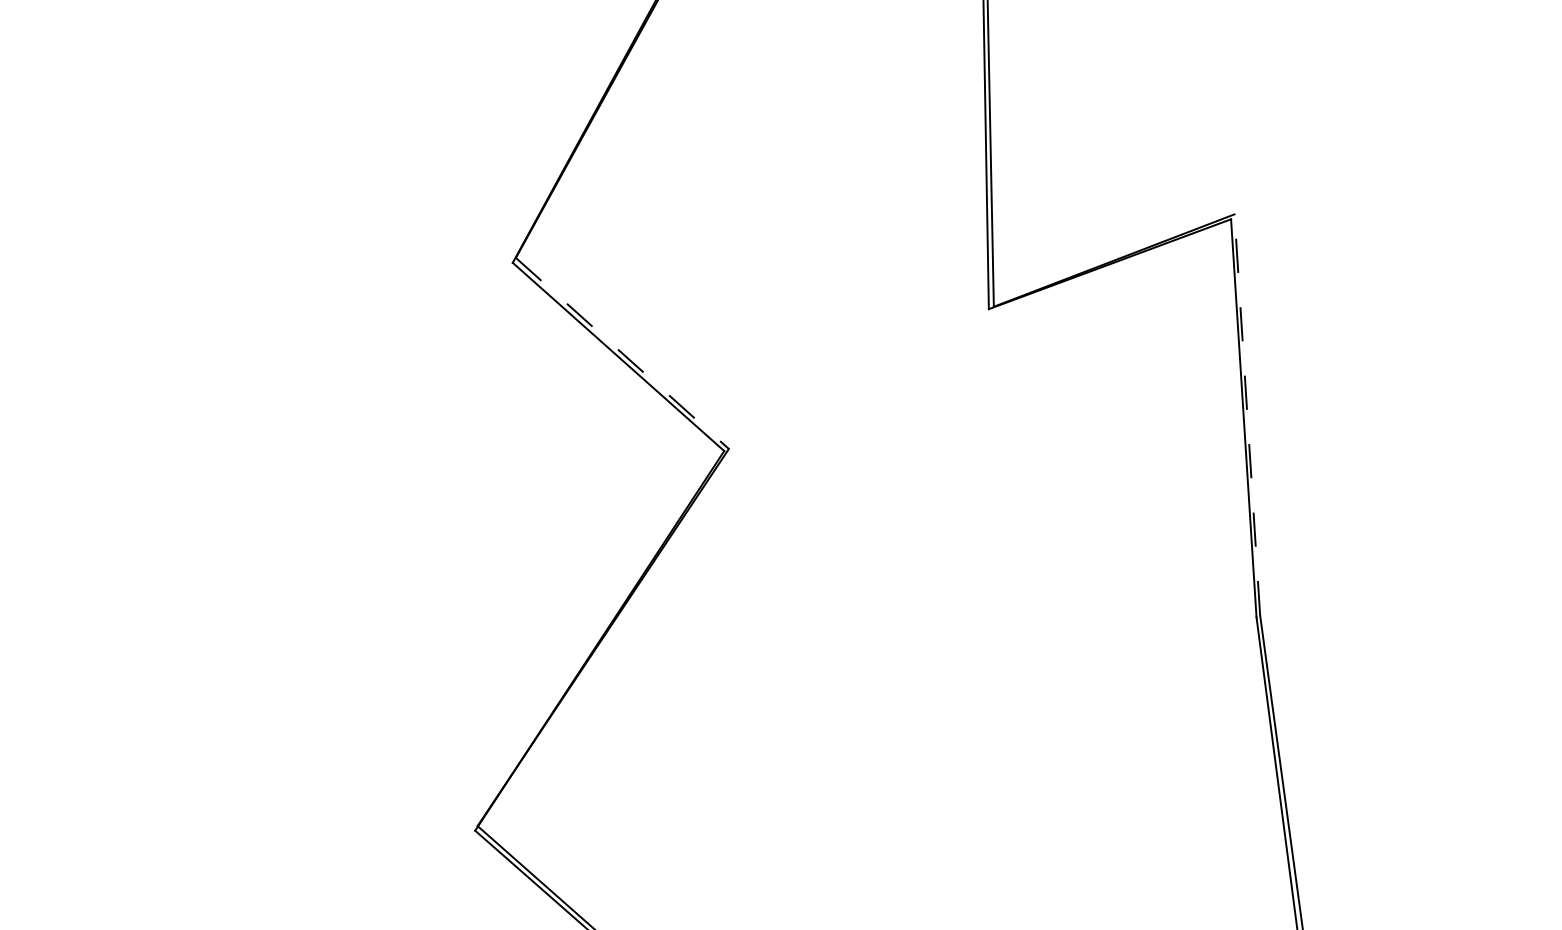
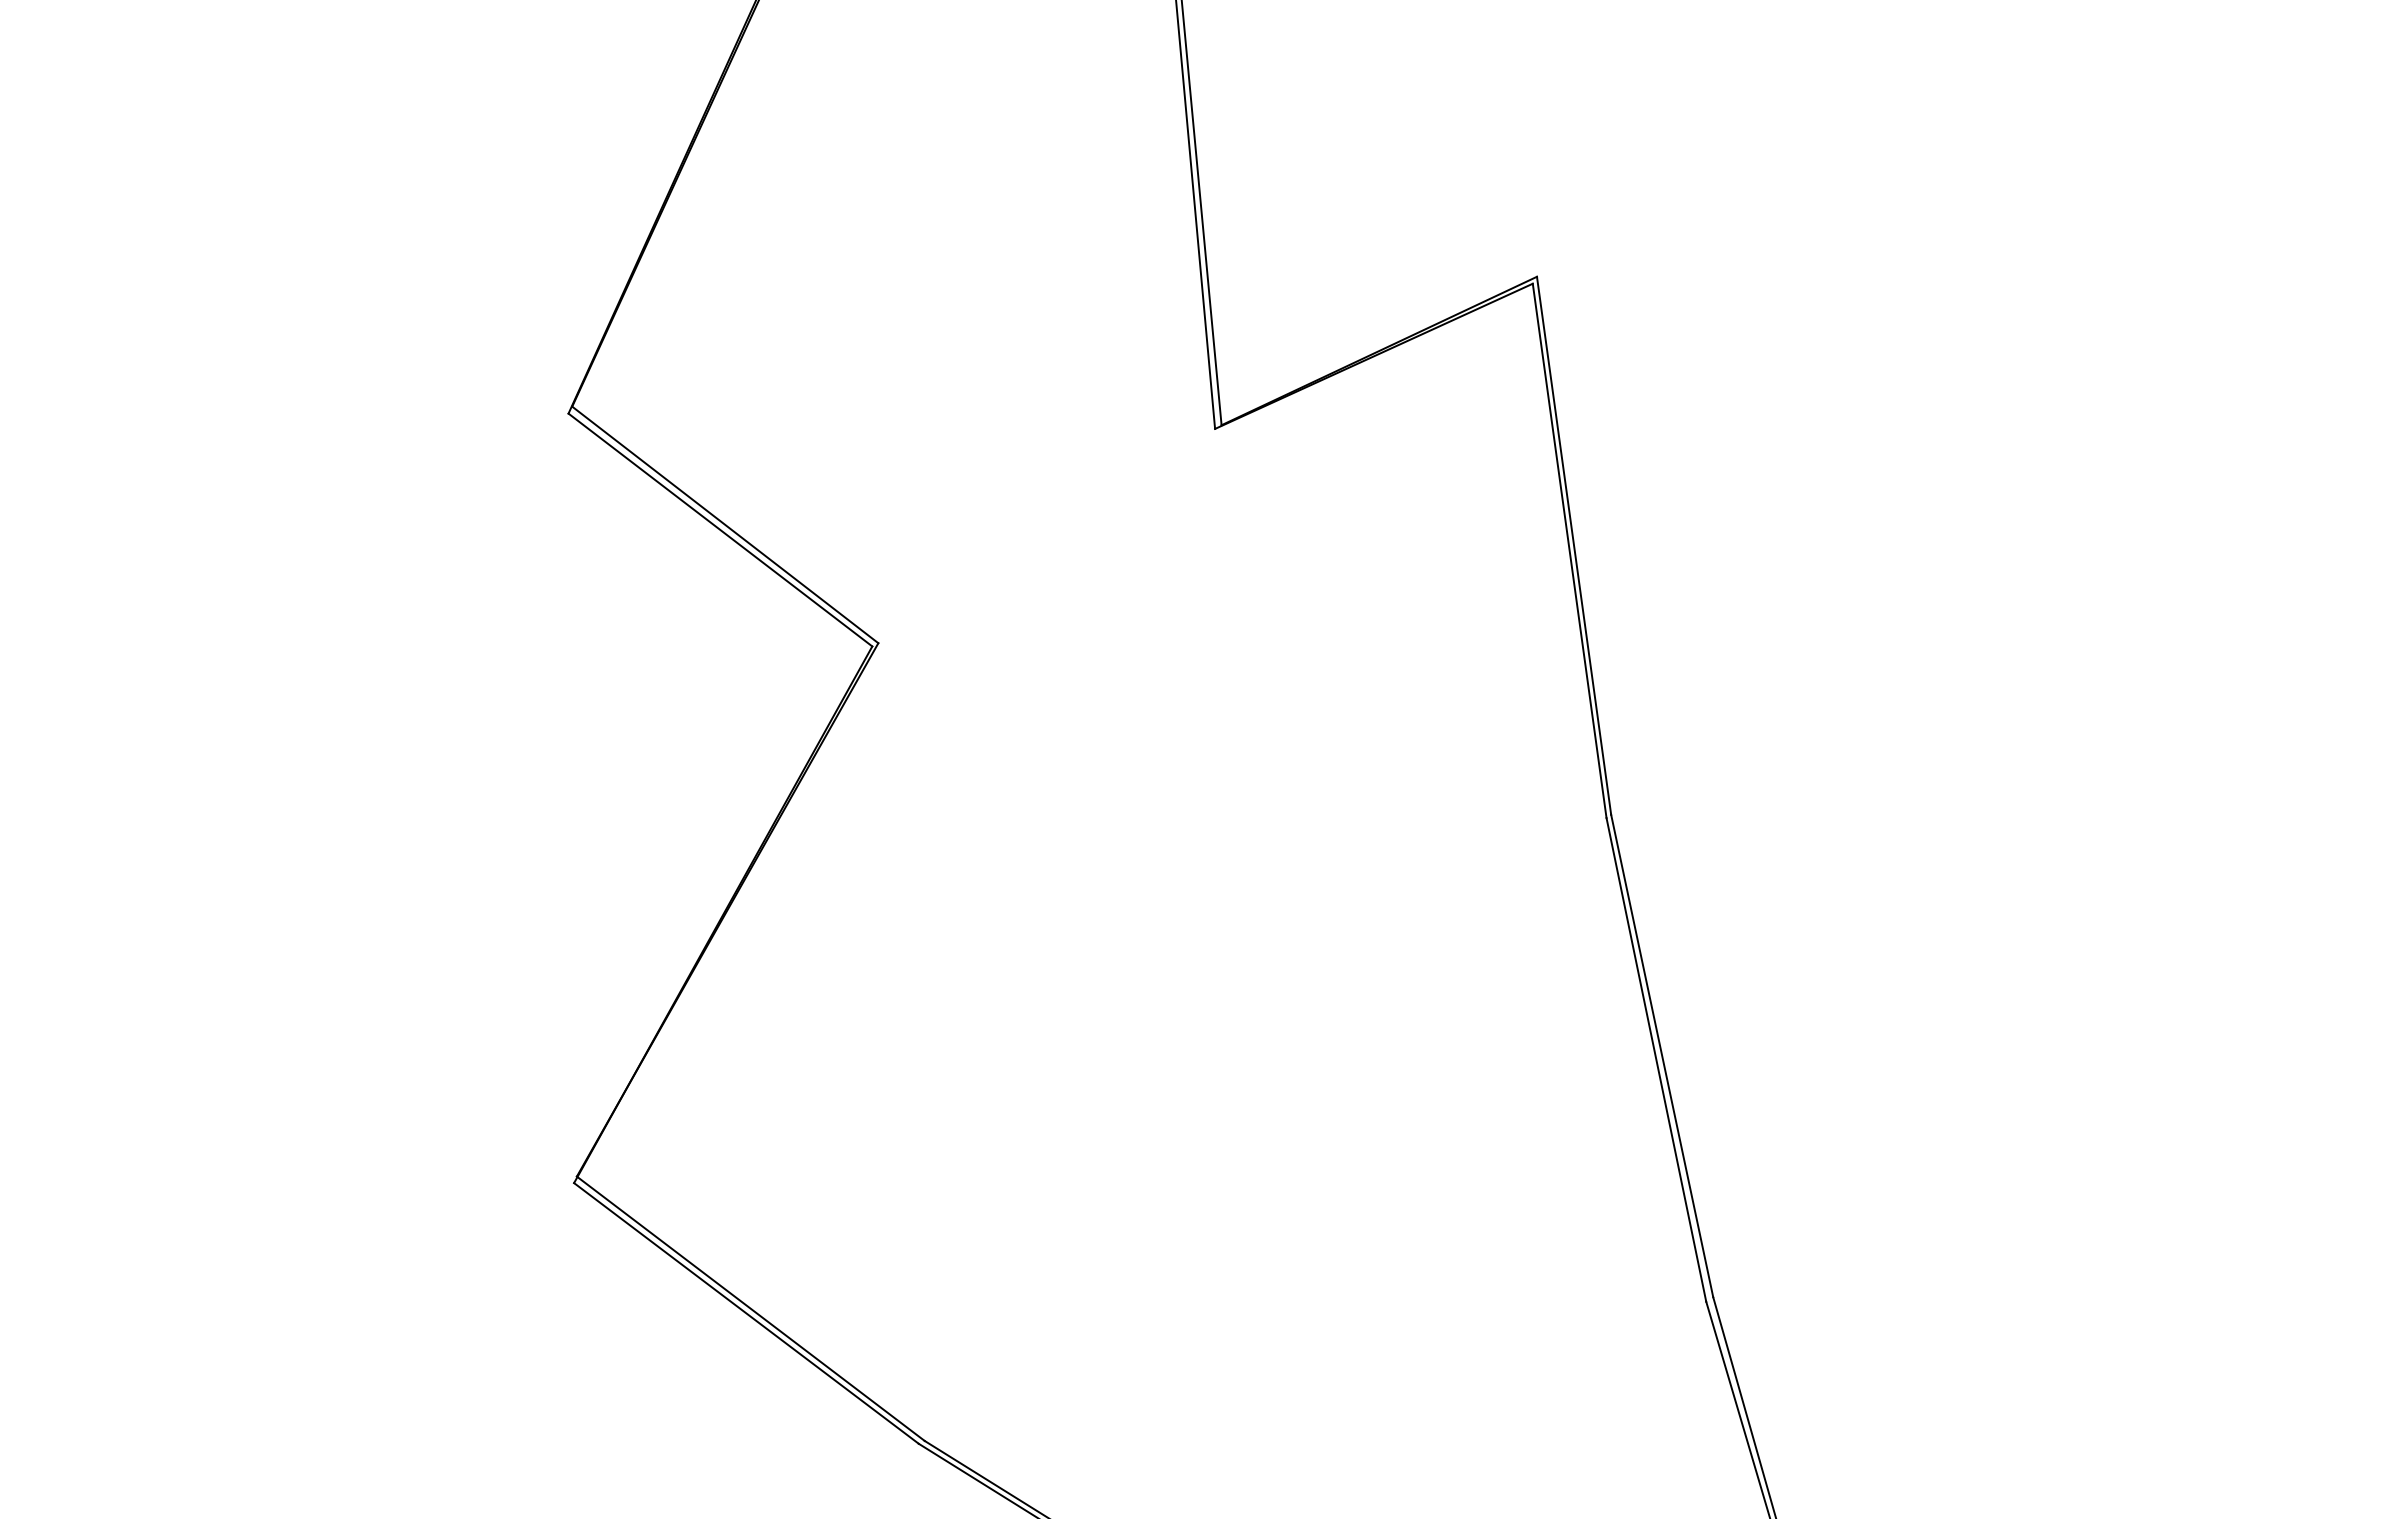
line: (622, 353) -> (725, 525), dashed -> solid
line: (1247, 414) -> (1574, 545), dashed -> solid

